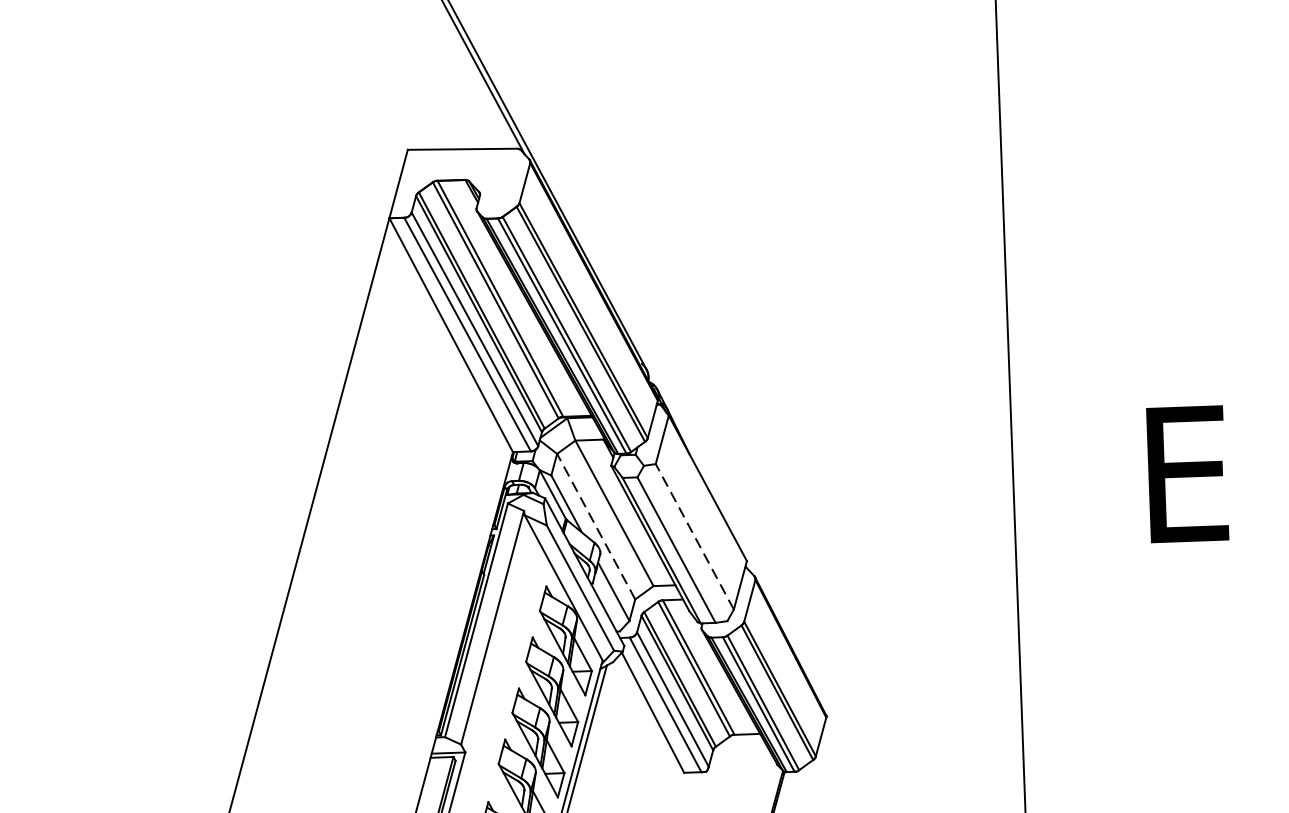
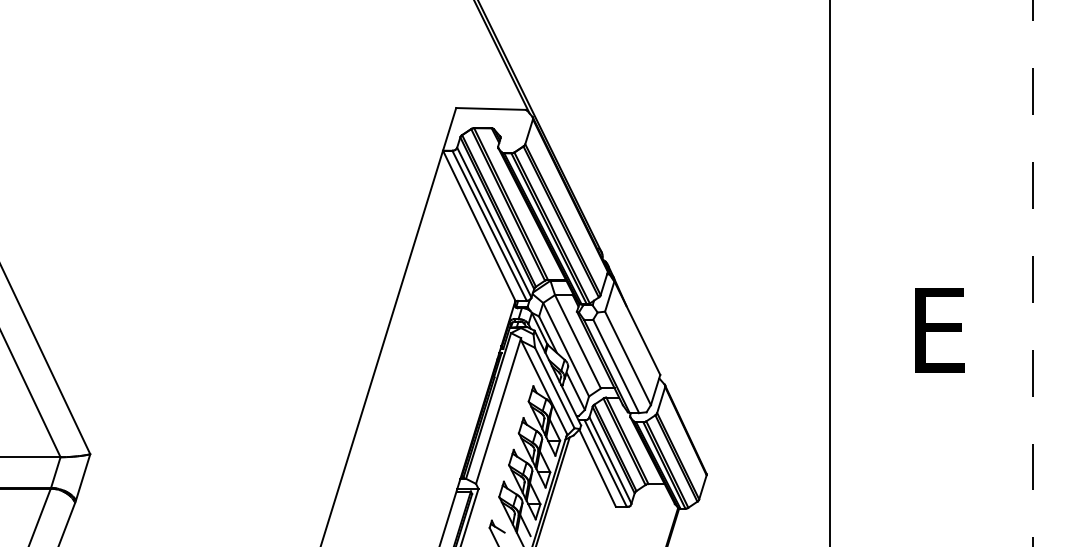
line: (595, 526) -> (565, 349), dashed -> solid
line: (693, 535) -> (627, 357), dashed -> solid

